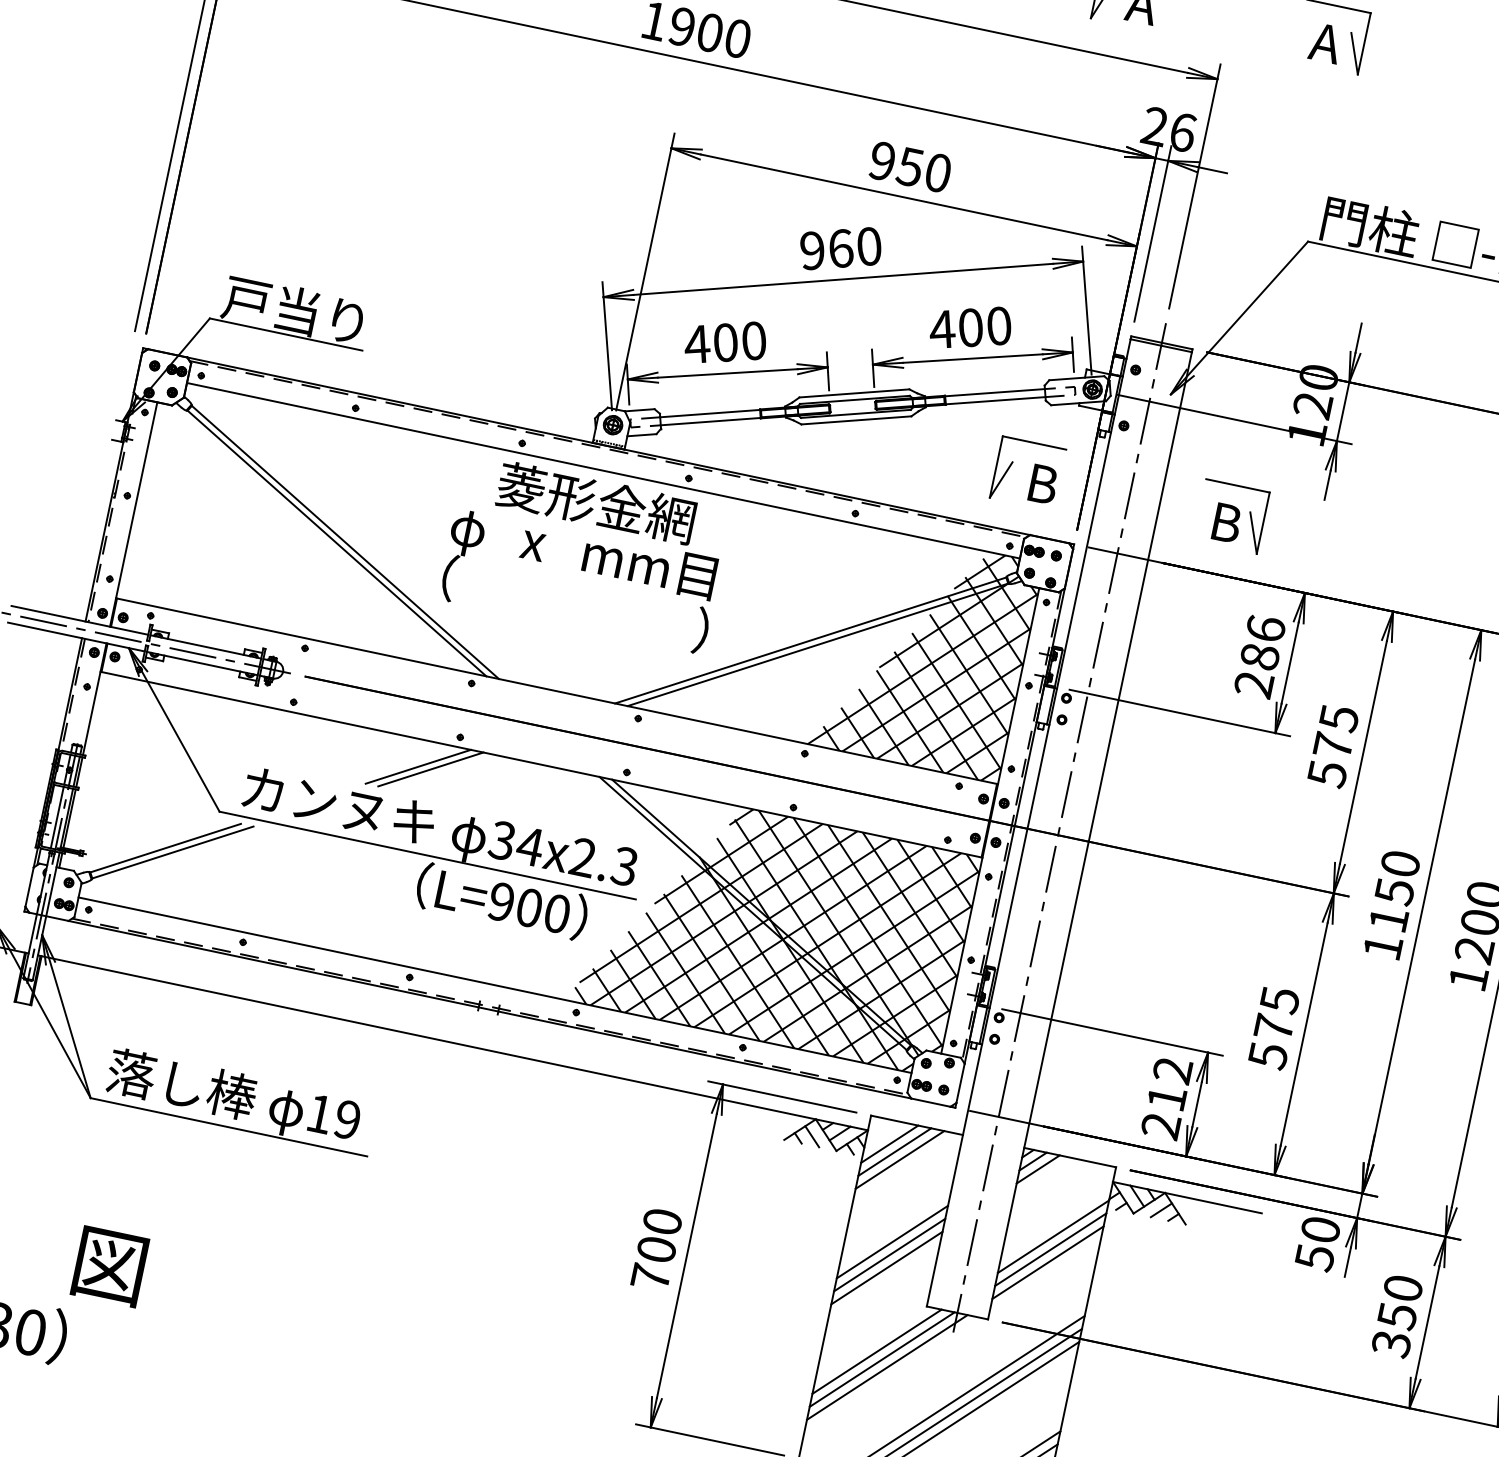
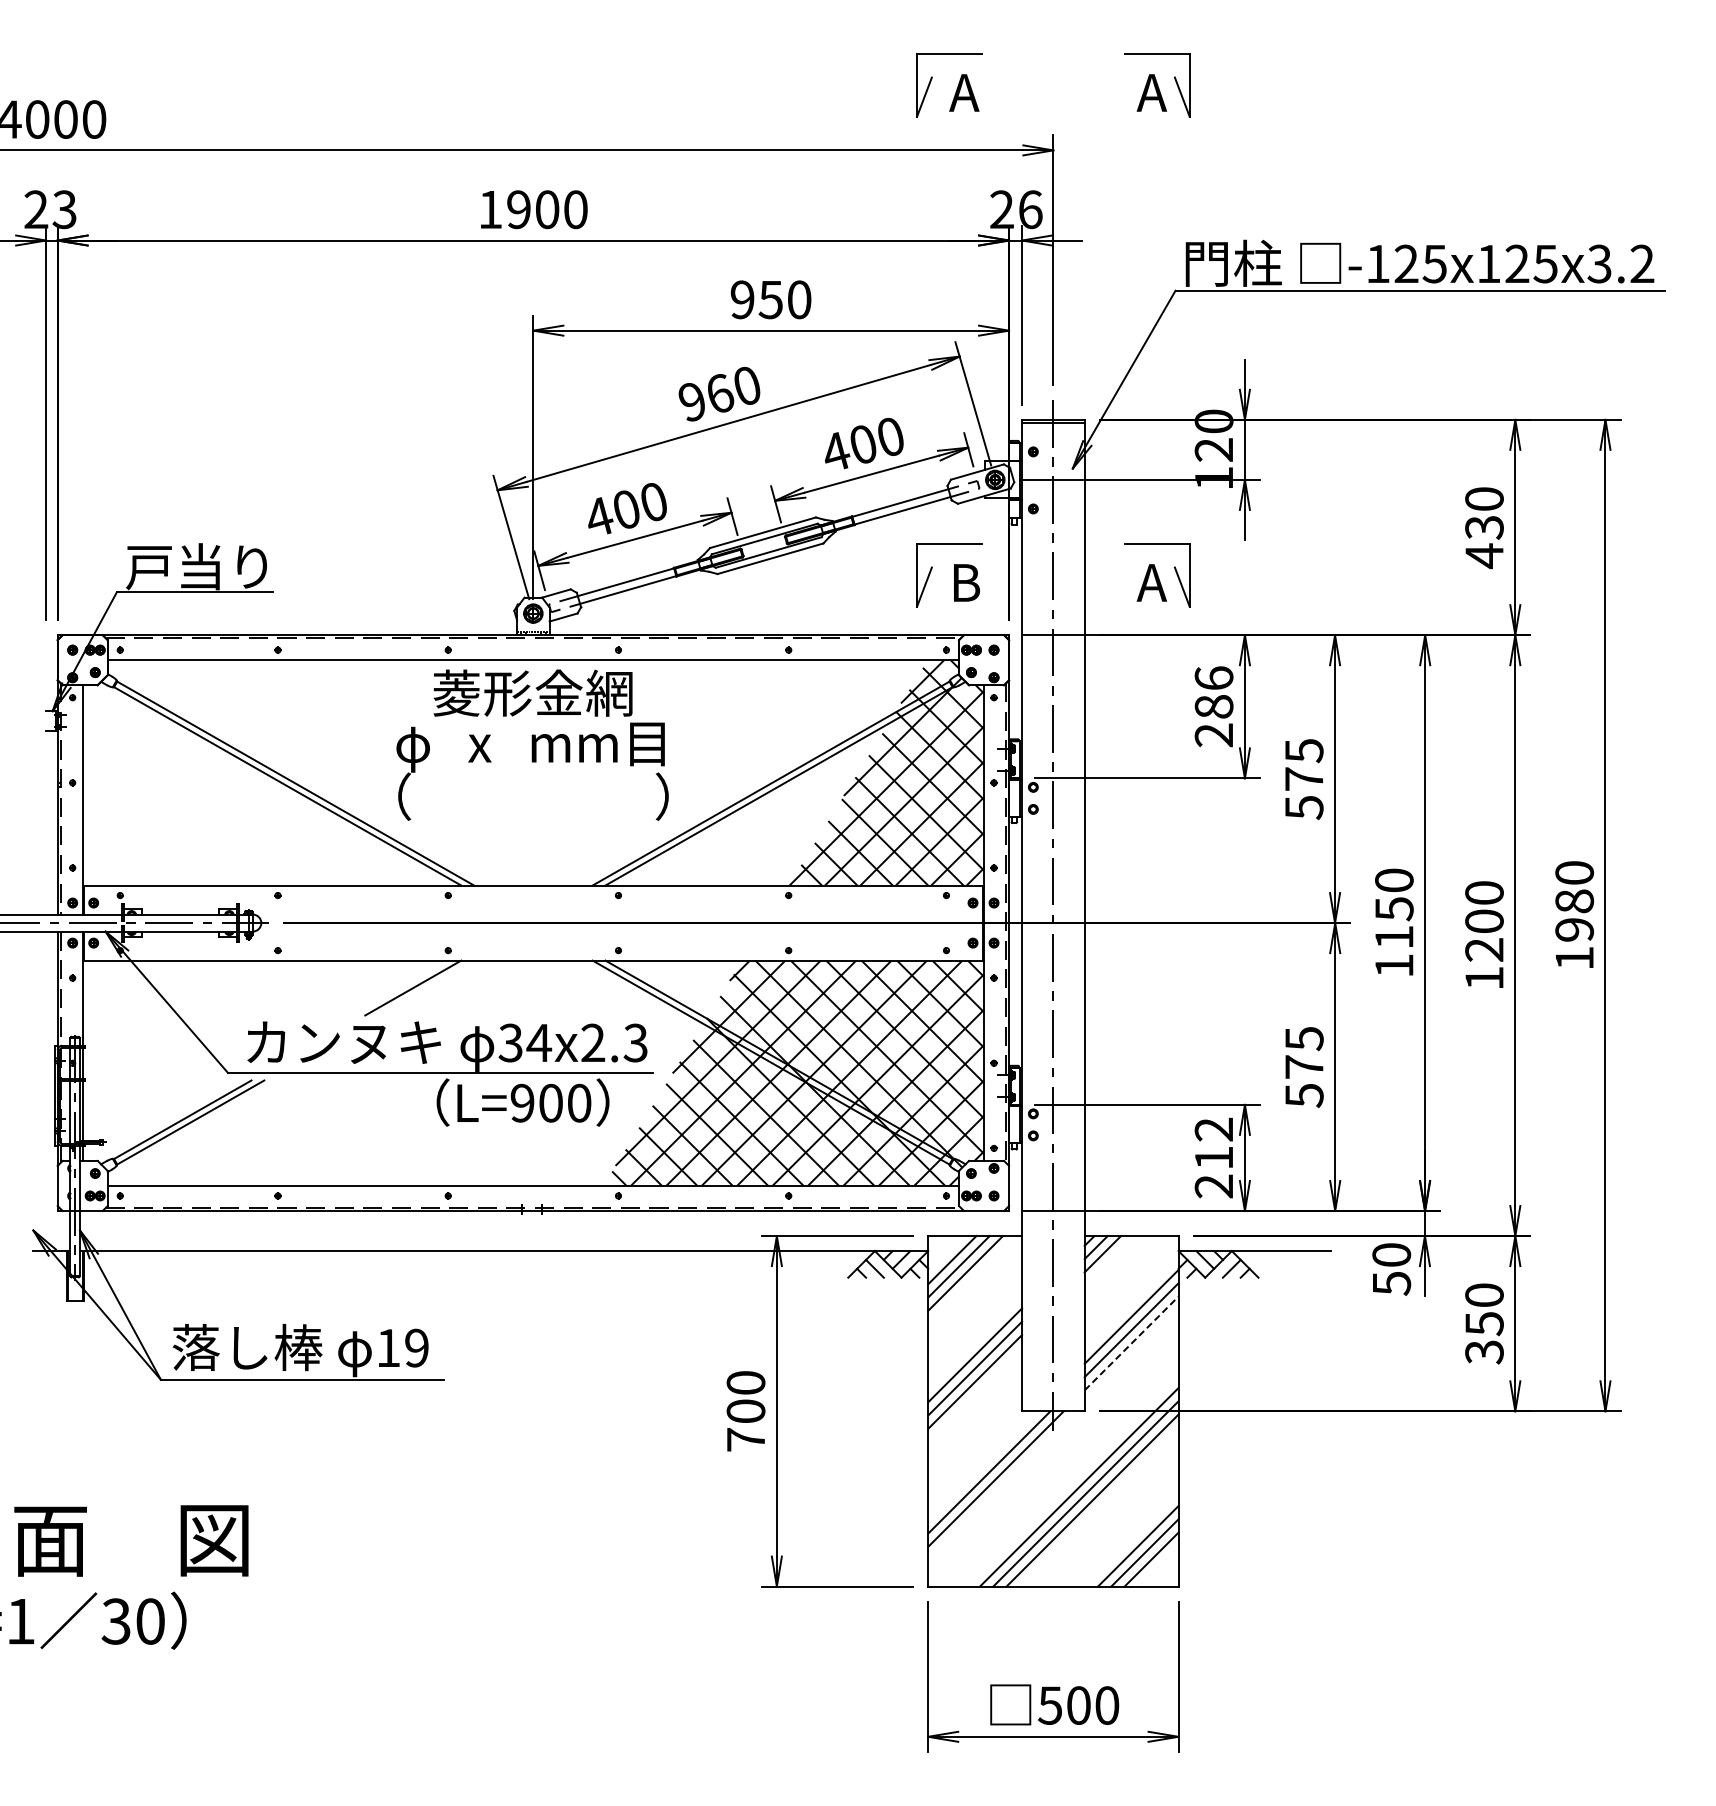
text: (1224, 522) -> (1151, 582), B -> A
line: (431, 768) -> (426, 987), removed
line: (1047, 1262) -> (1131, 1343), solid -> dashed
line: (876, 1351) -> (982, 1465), removed

